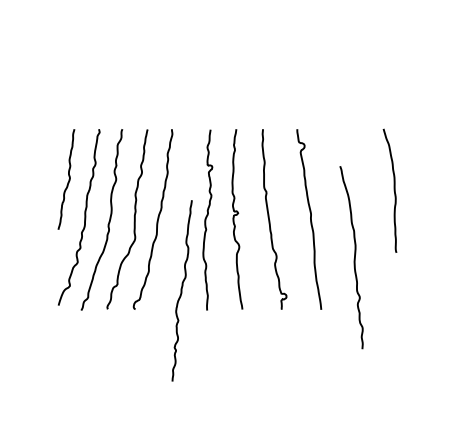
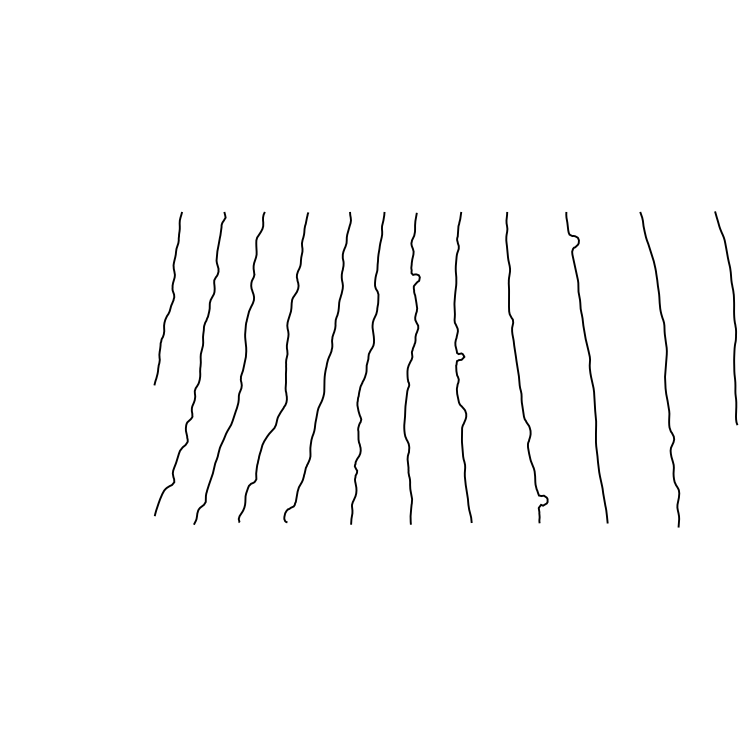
curve: (353, 259) -> (663, 372), moved
curve: (181, 290) -> (366, 367), moved

